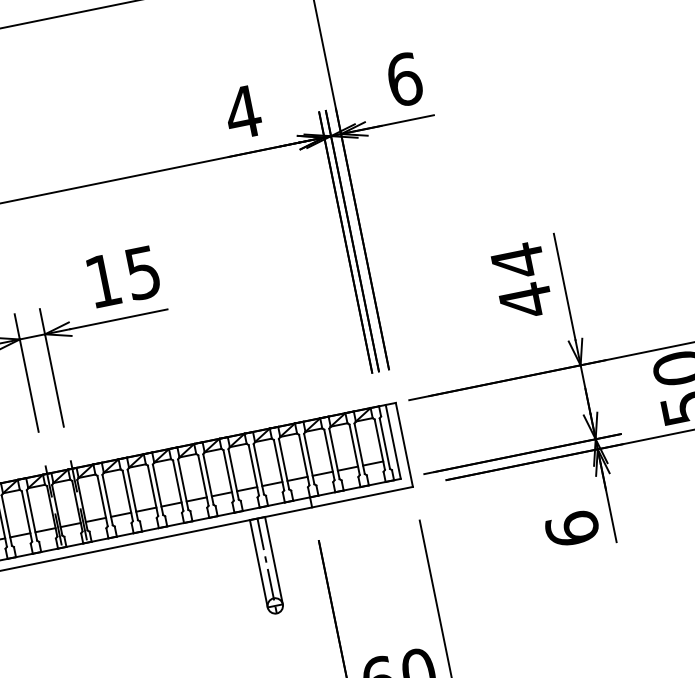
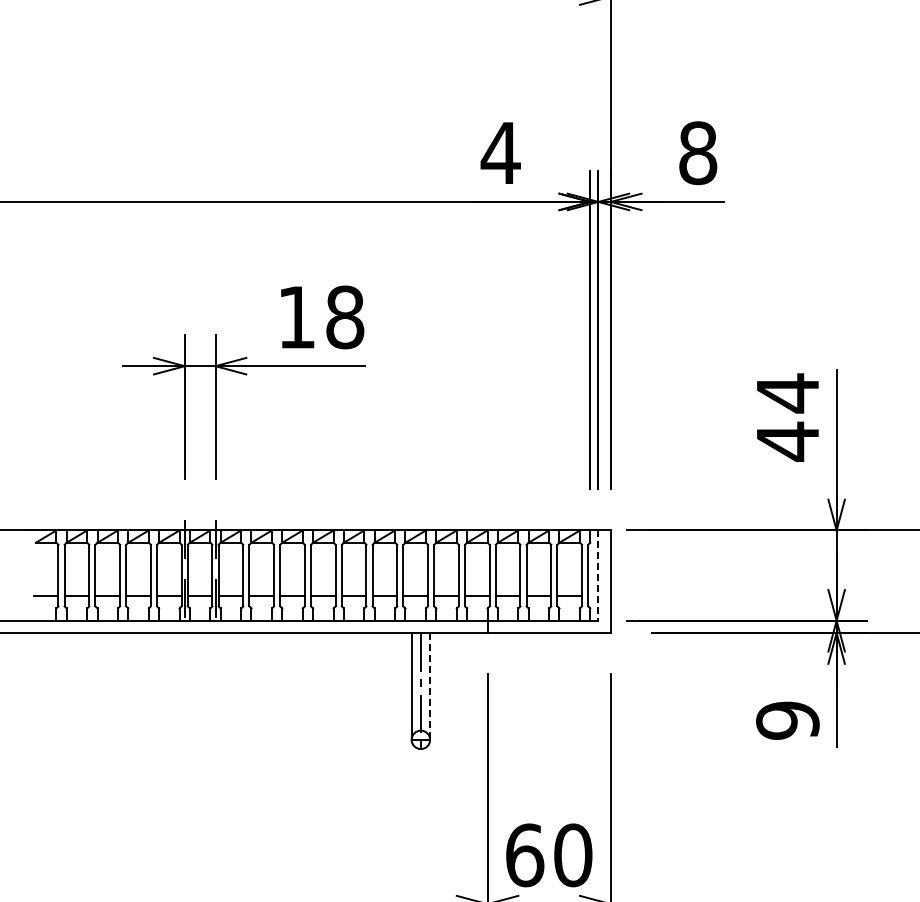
text: (404, 79) -> (698, 153), 6 -> 8
text: (143, 272) -> (345, 317), 15 -> 18
line: (393, 442) -> (598, 576), solid -> dashed
text: (572, 529) -> (787, 720), 6 -> 9
line: (274, 560) -> (430, 686), solid -> dashed

